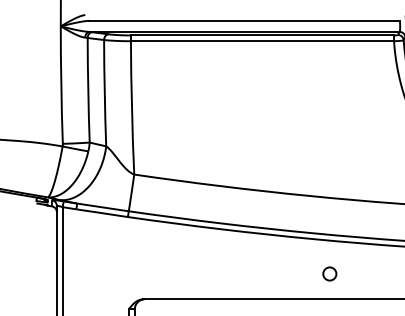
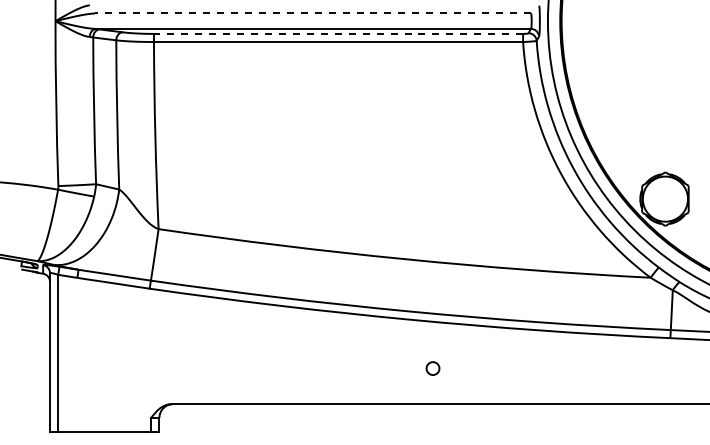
line: (243, 20) -> (312, 13), solid -> dashed
line: (262, 35) -> (338, 33), solid -> dashed
circle: (329, 273) -> (432, 368), size x0.7

